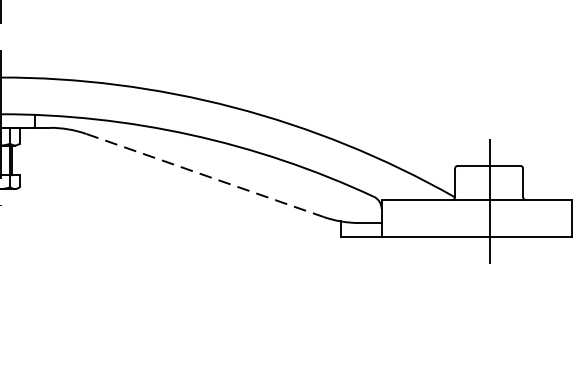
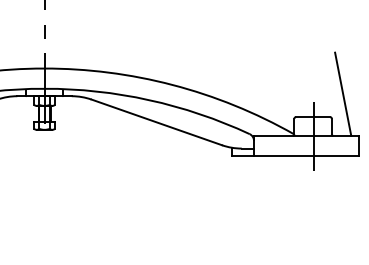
line: (544, 122) -> (343, 93), added
line: (206, 175) -> (157, 122), dashed -> solid

